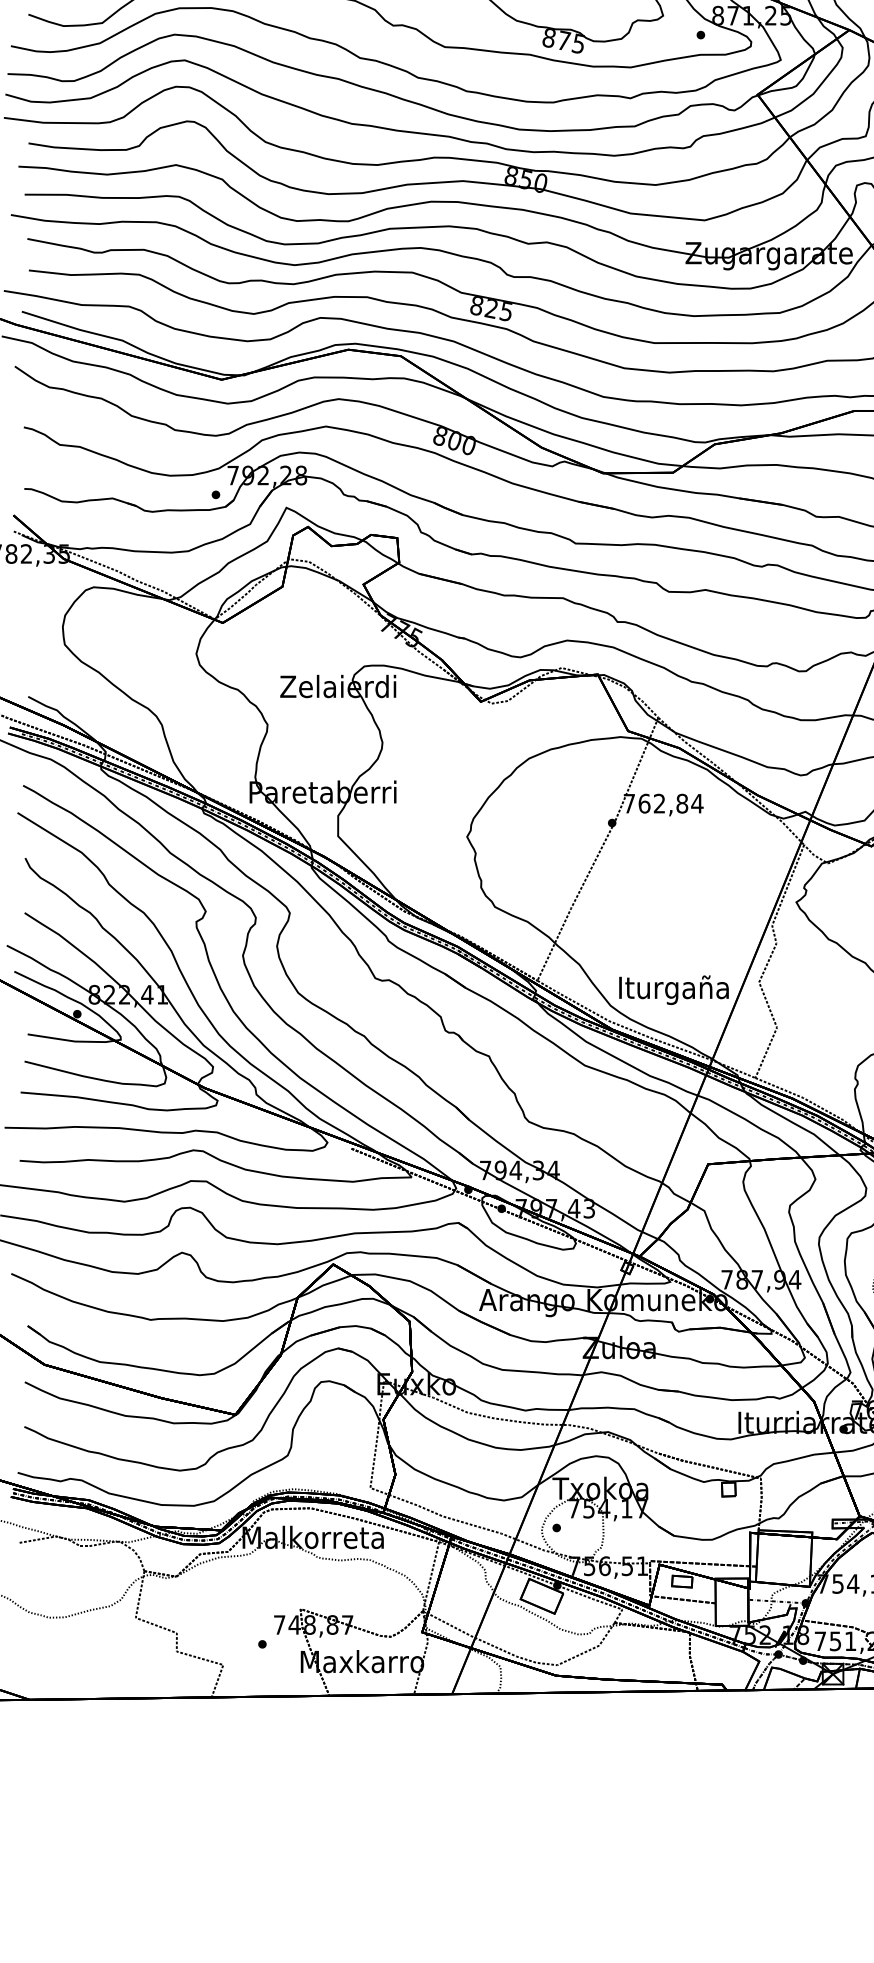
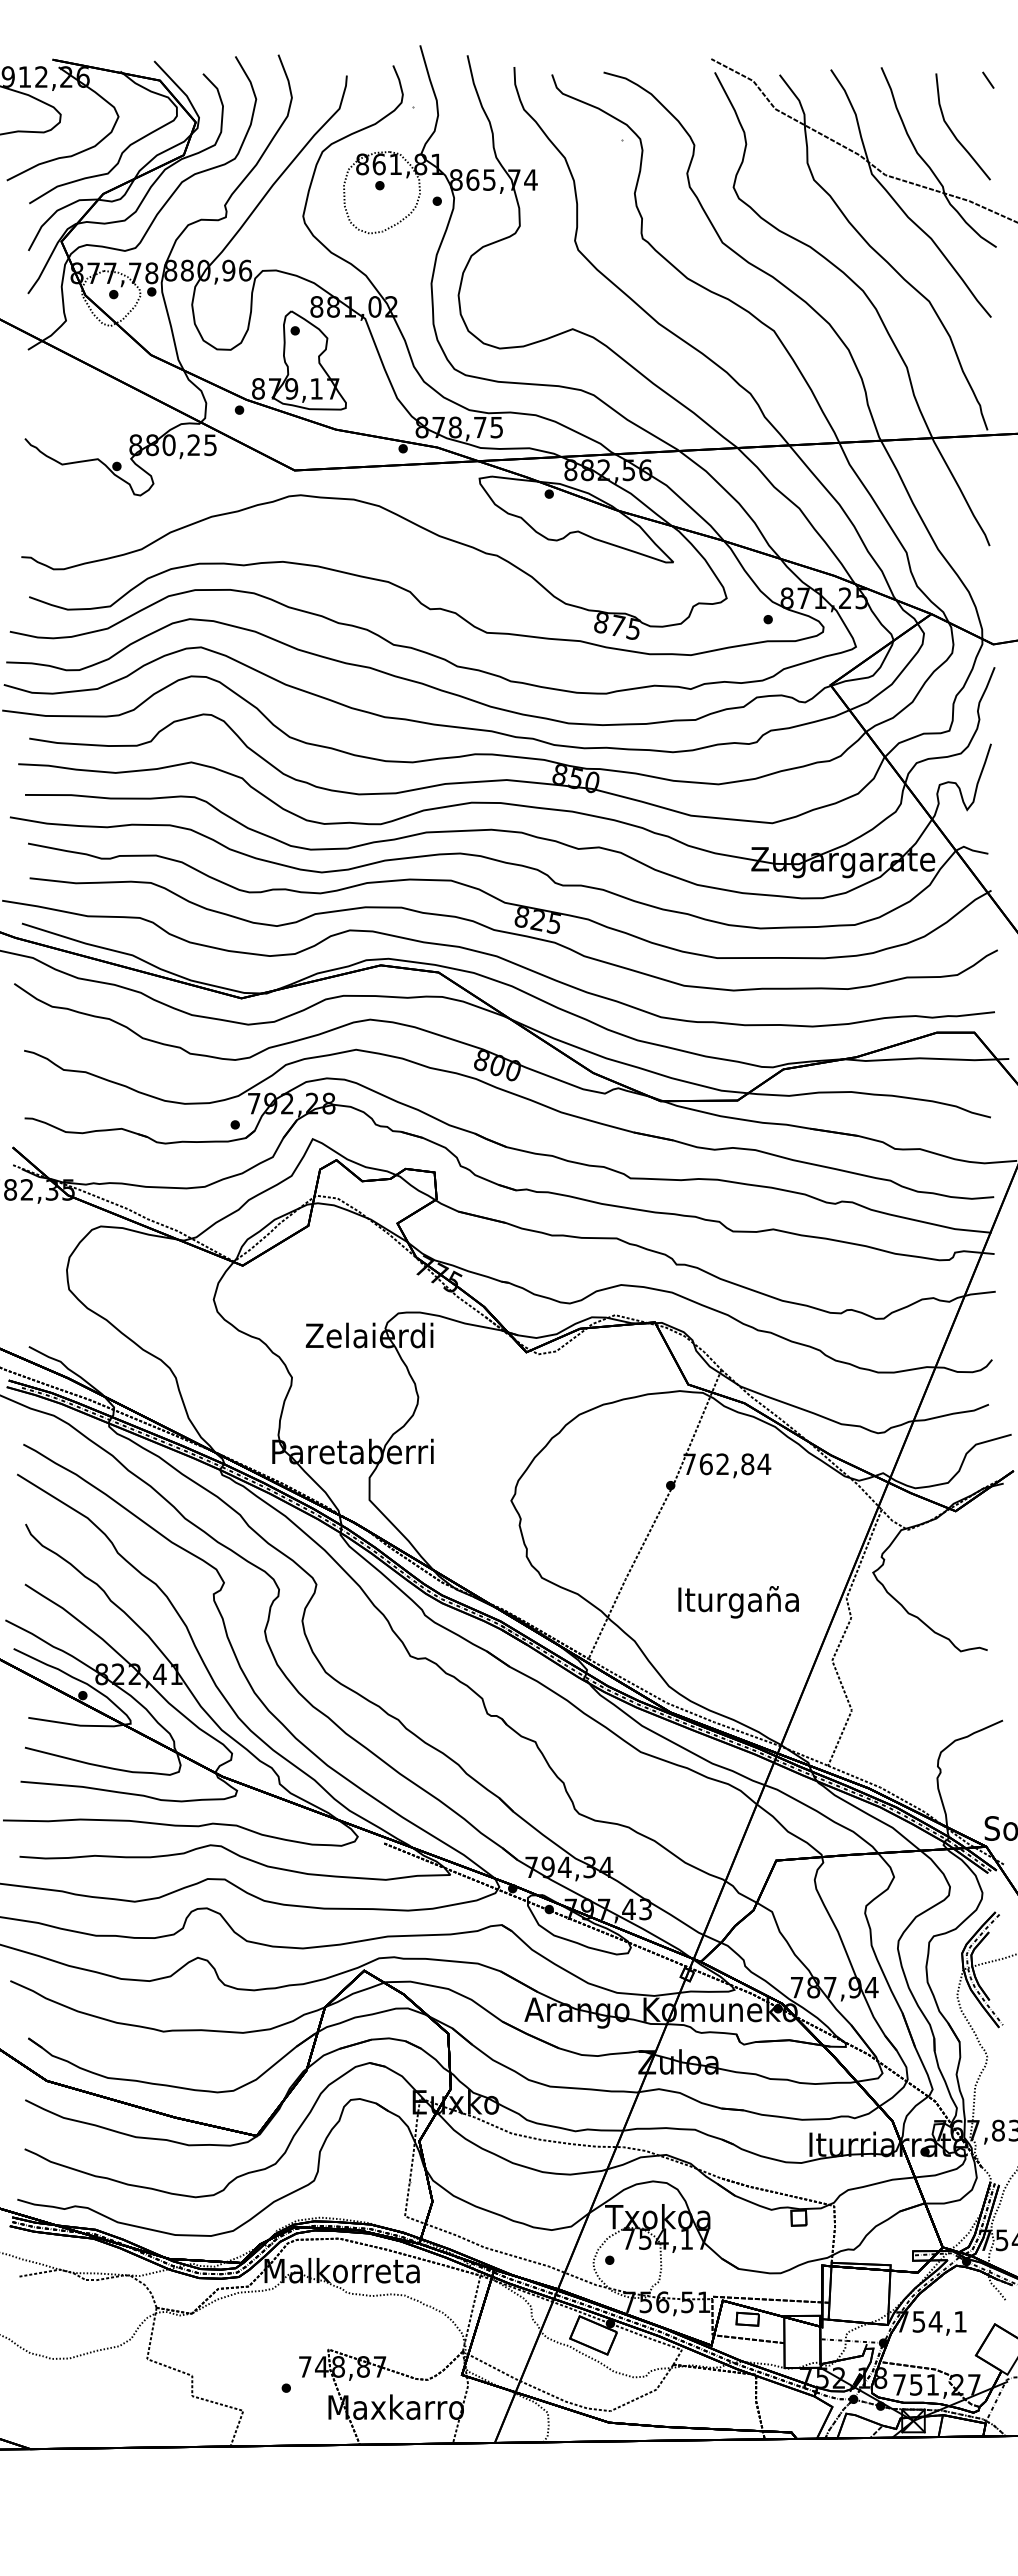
text: (673, 990) -> (738, 1602), moved

